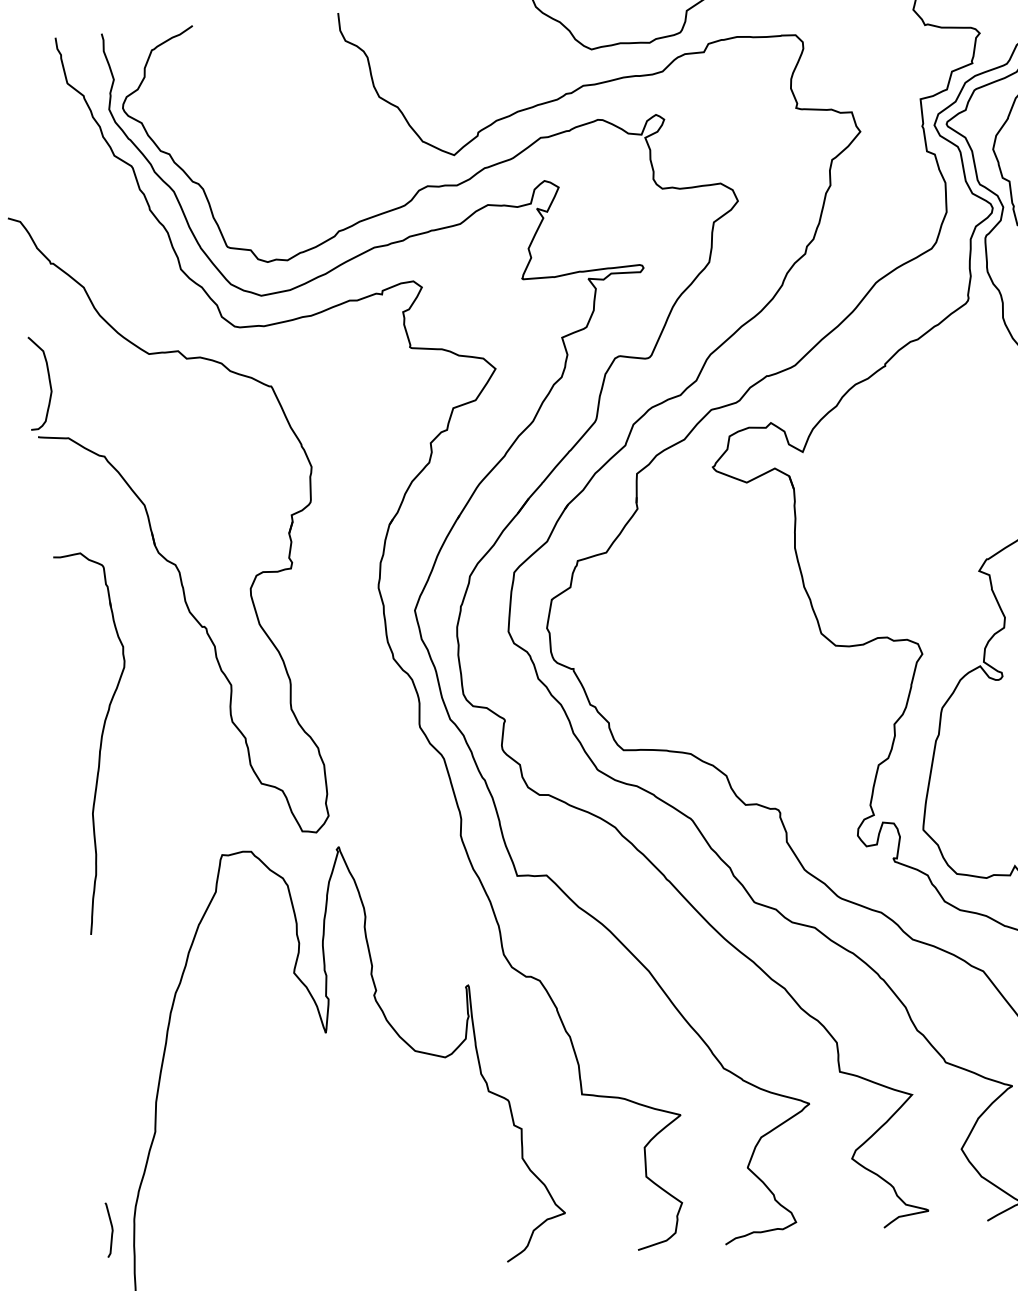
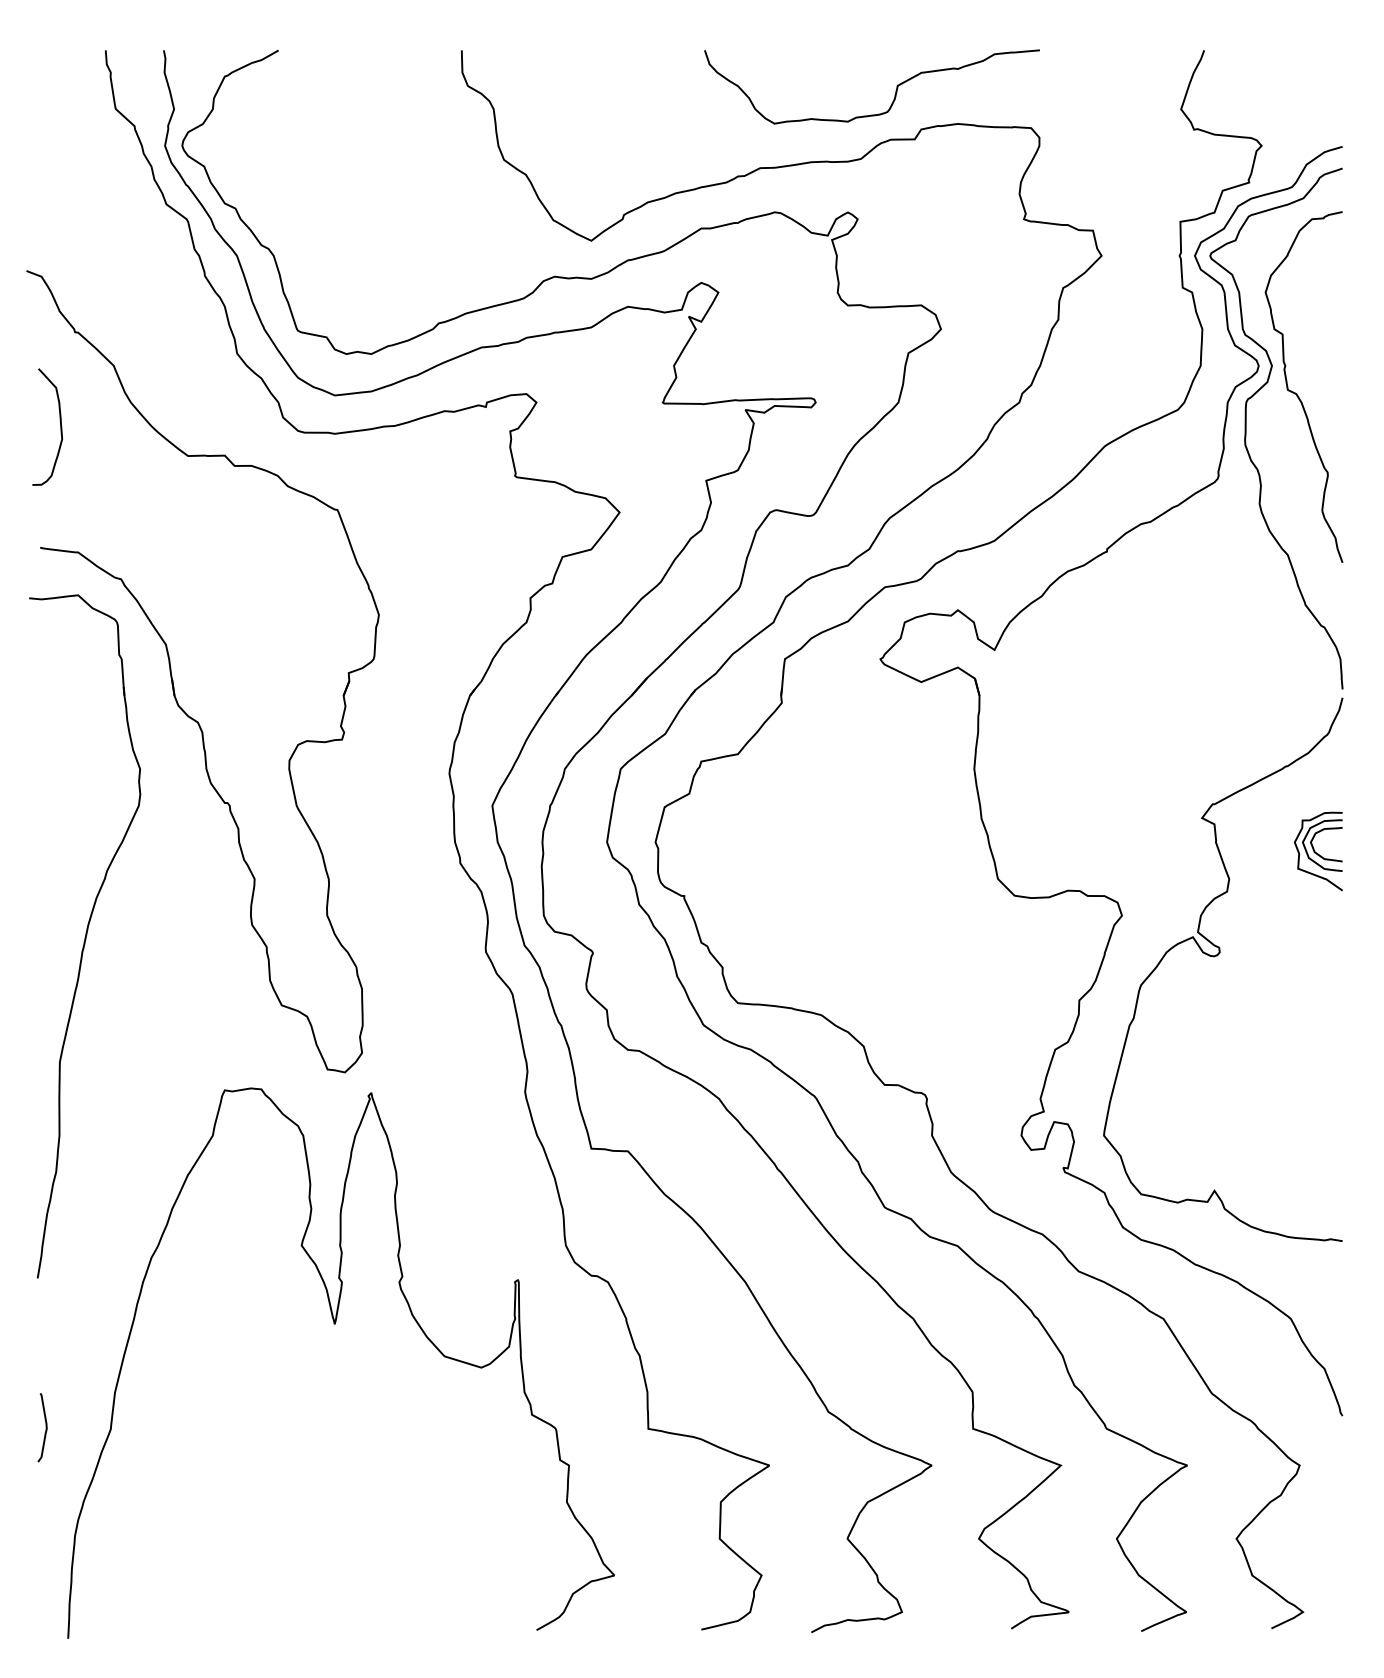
curve: (48, 377) -> (59, 421), moved
part: (100, 742) -> (85, 936), size x1.43
curve: (111, 1229) -> (45, 1427), moved

